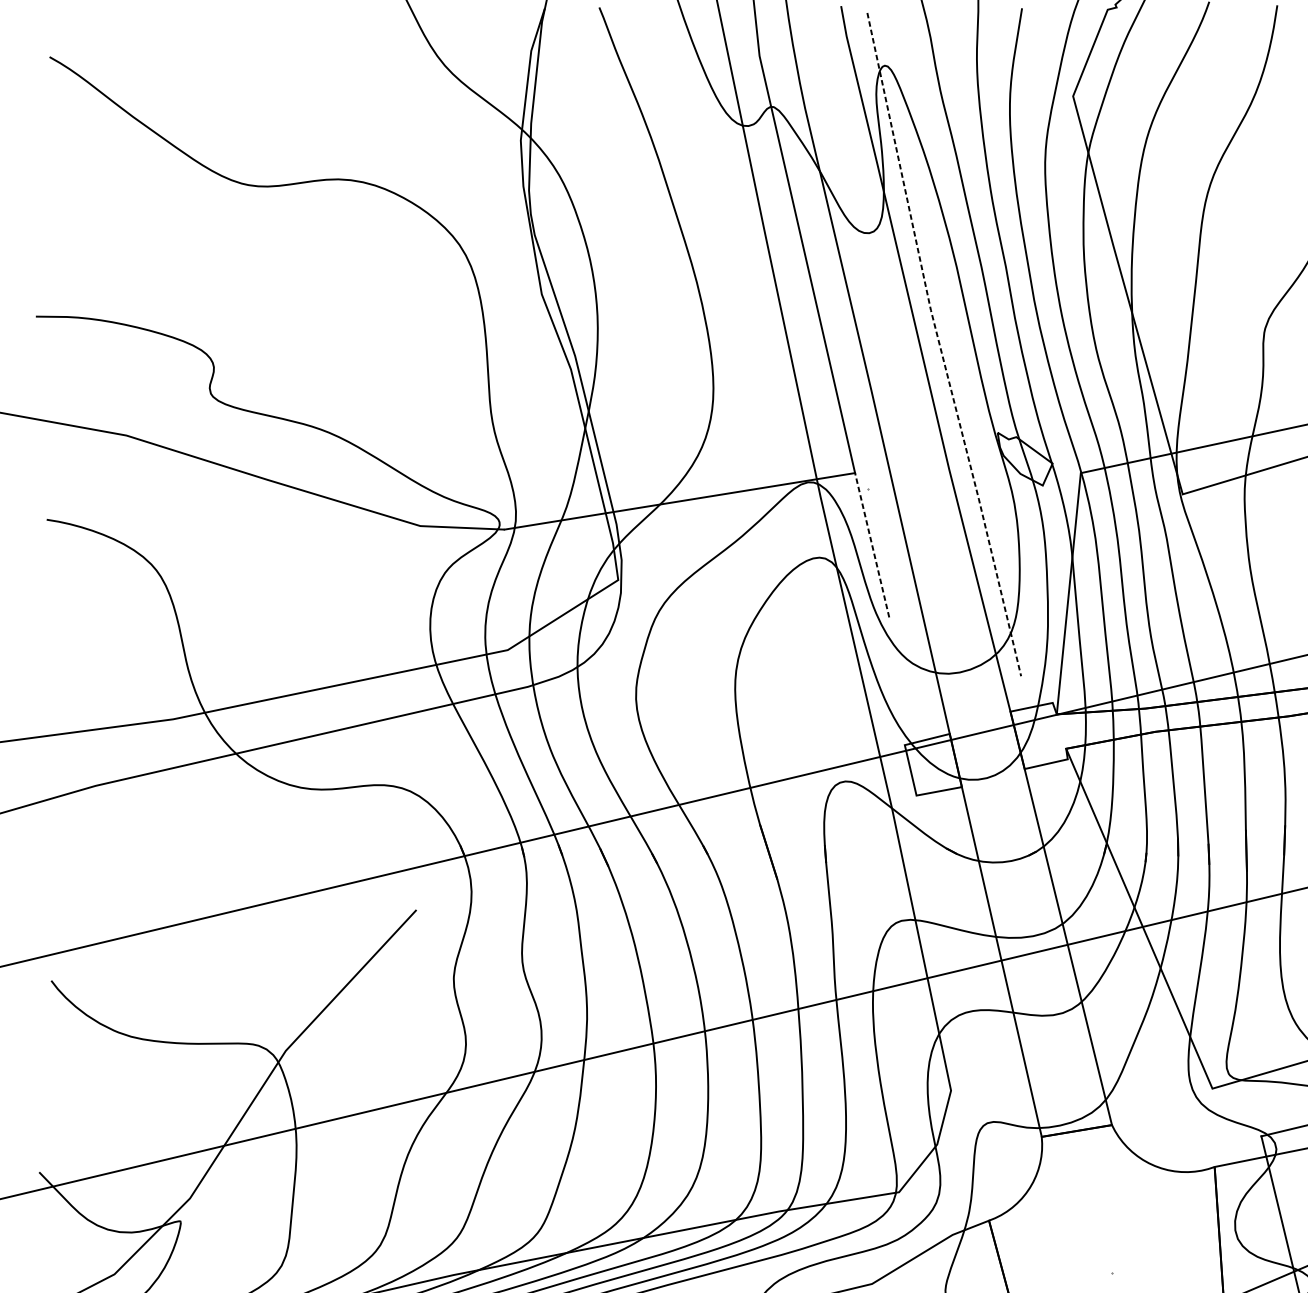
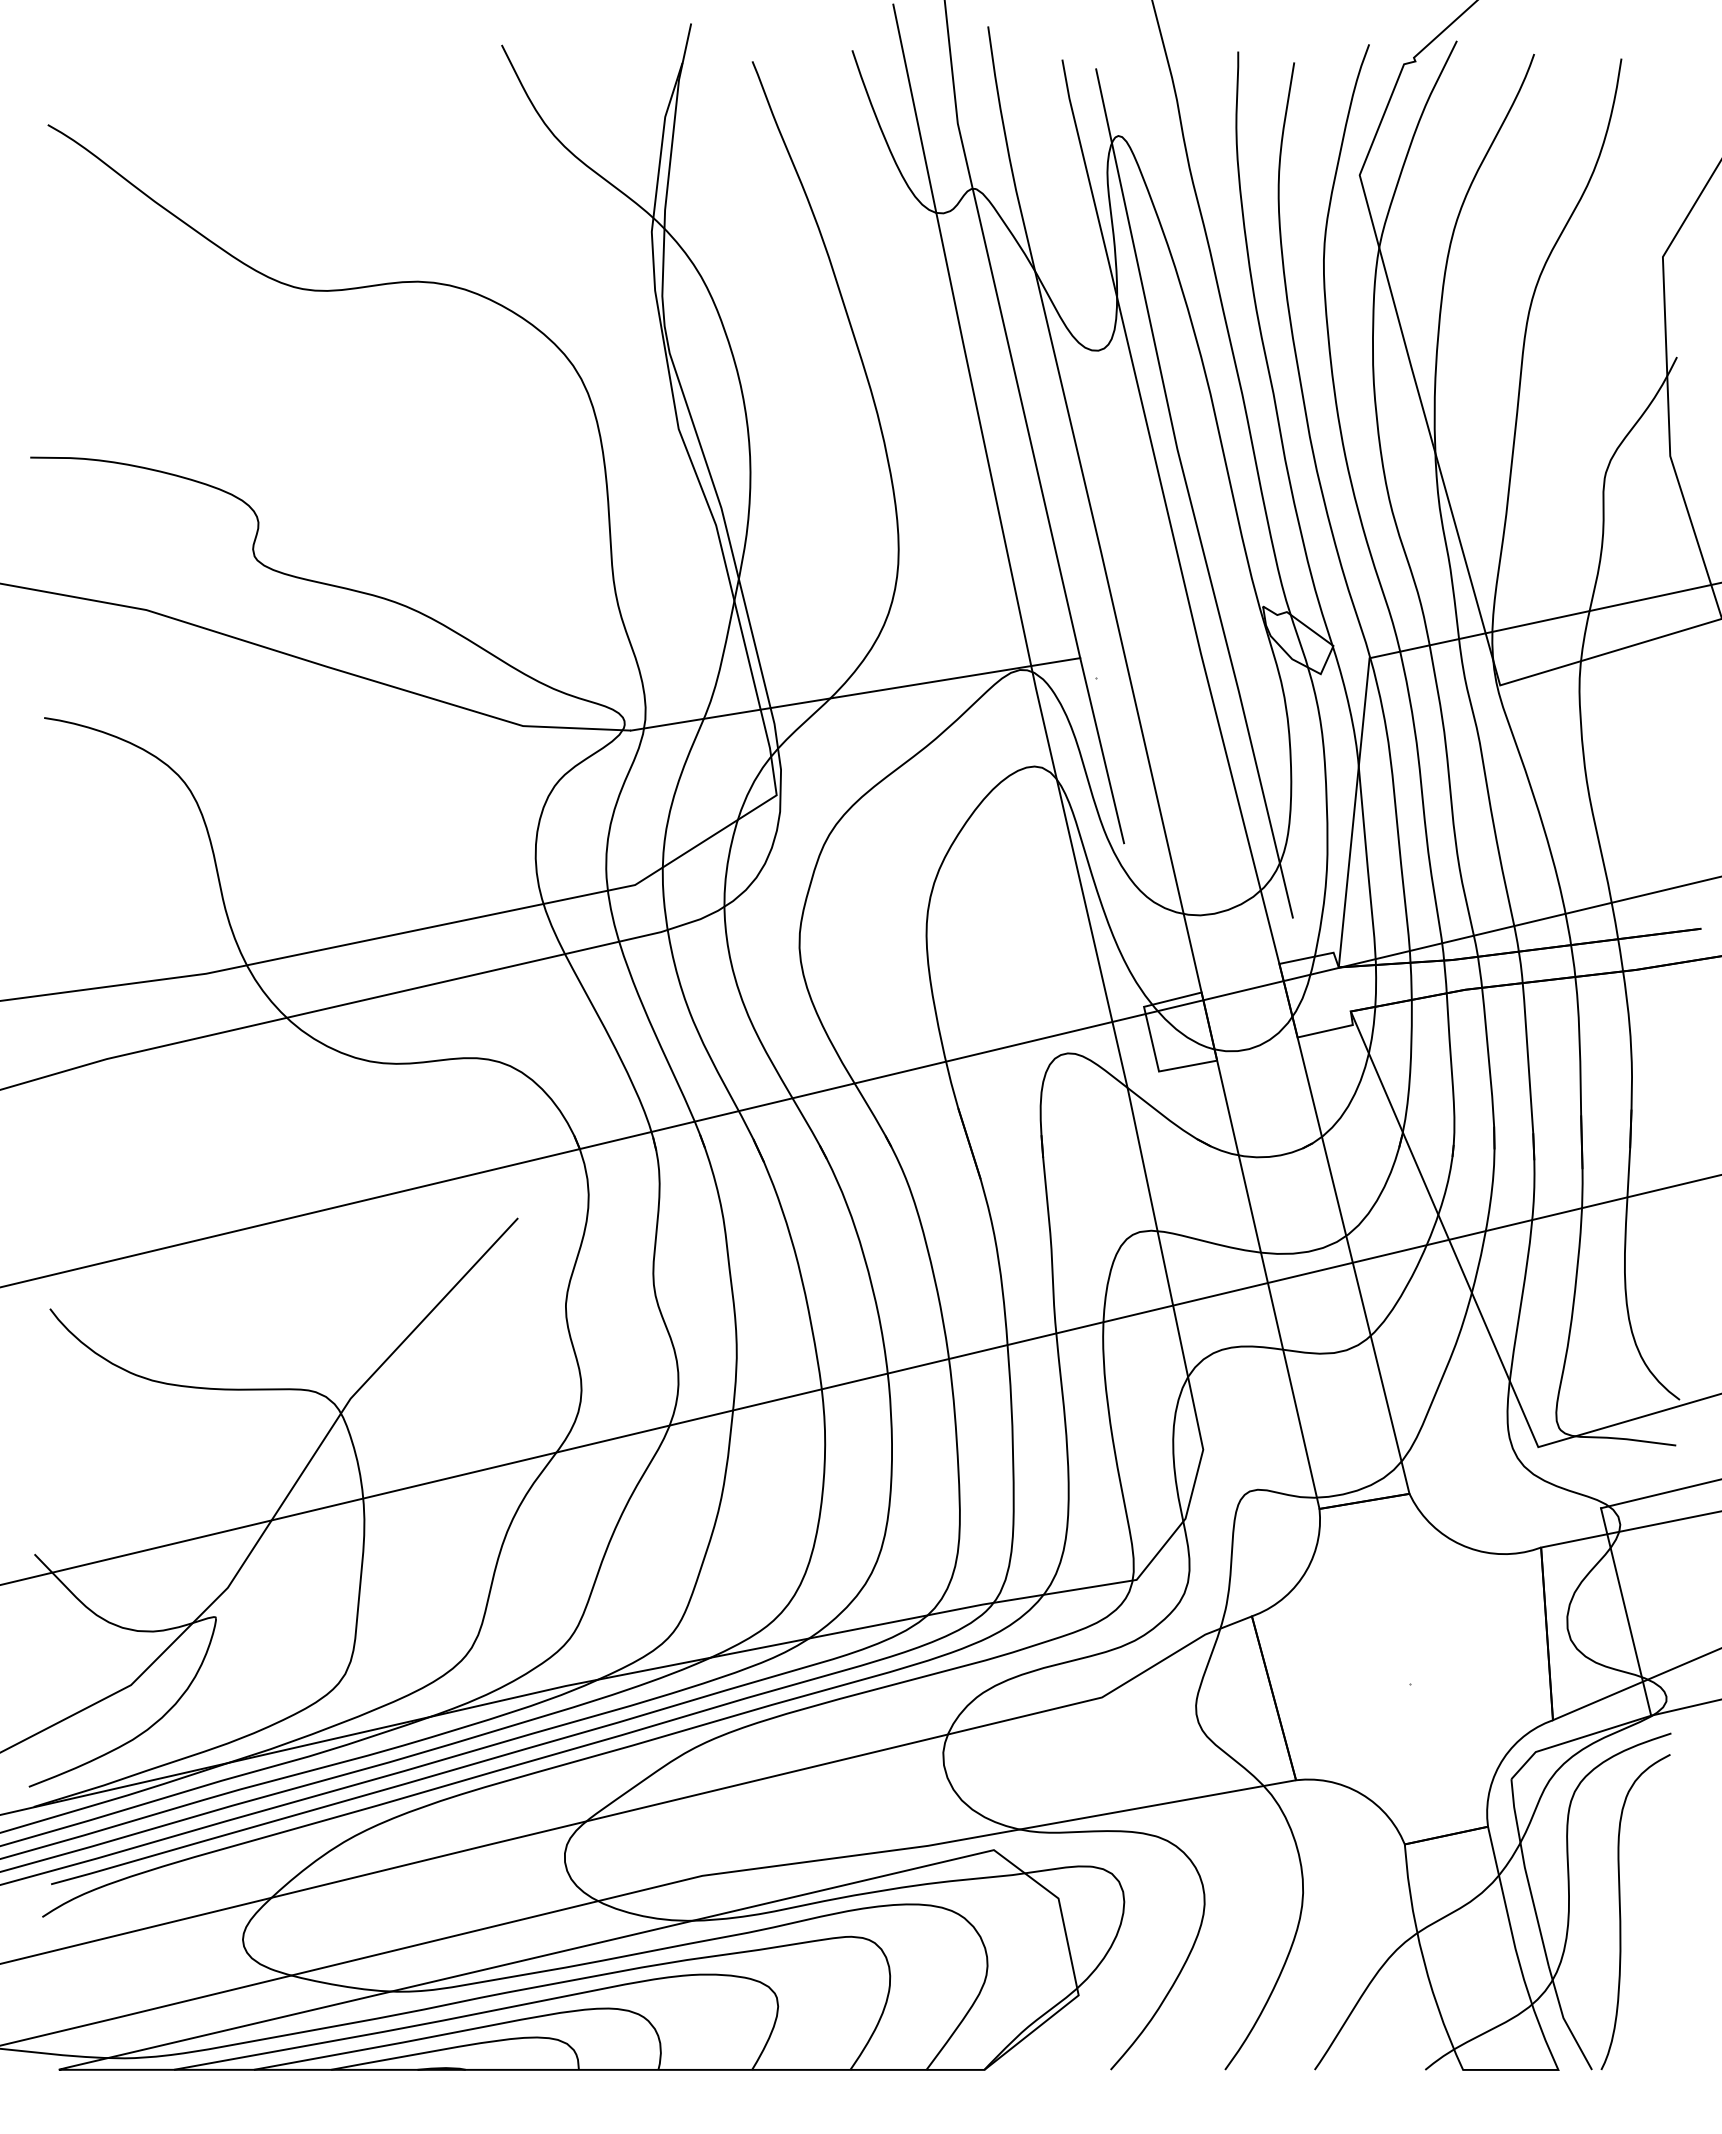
line: (939, 345) -> (1188, 494), dashed -> solid
line: (872, 545) -> (1102, 750), dashed -> solid

